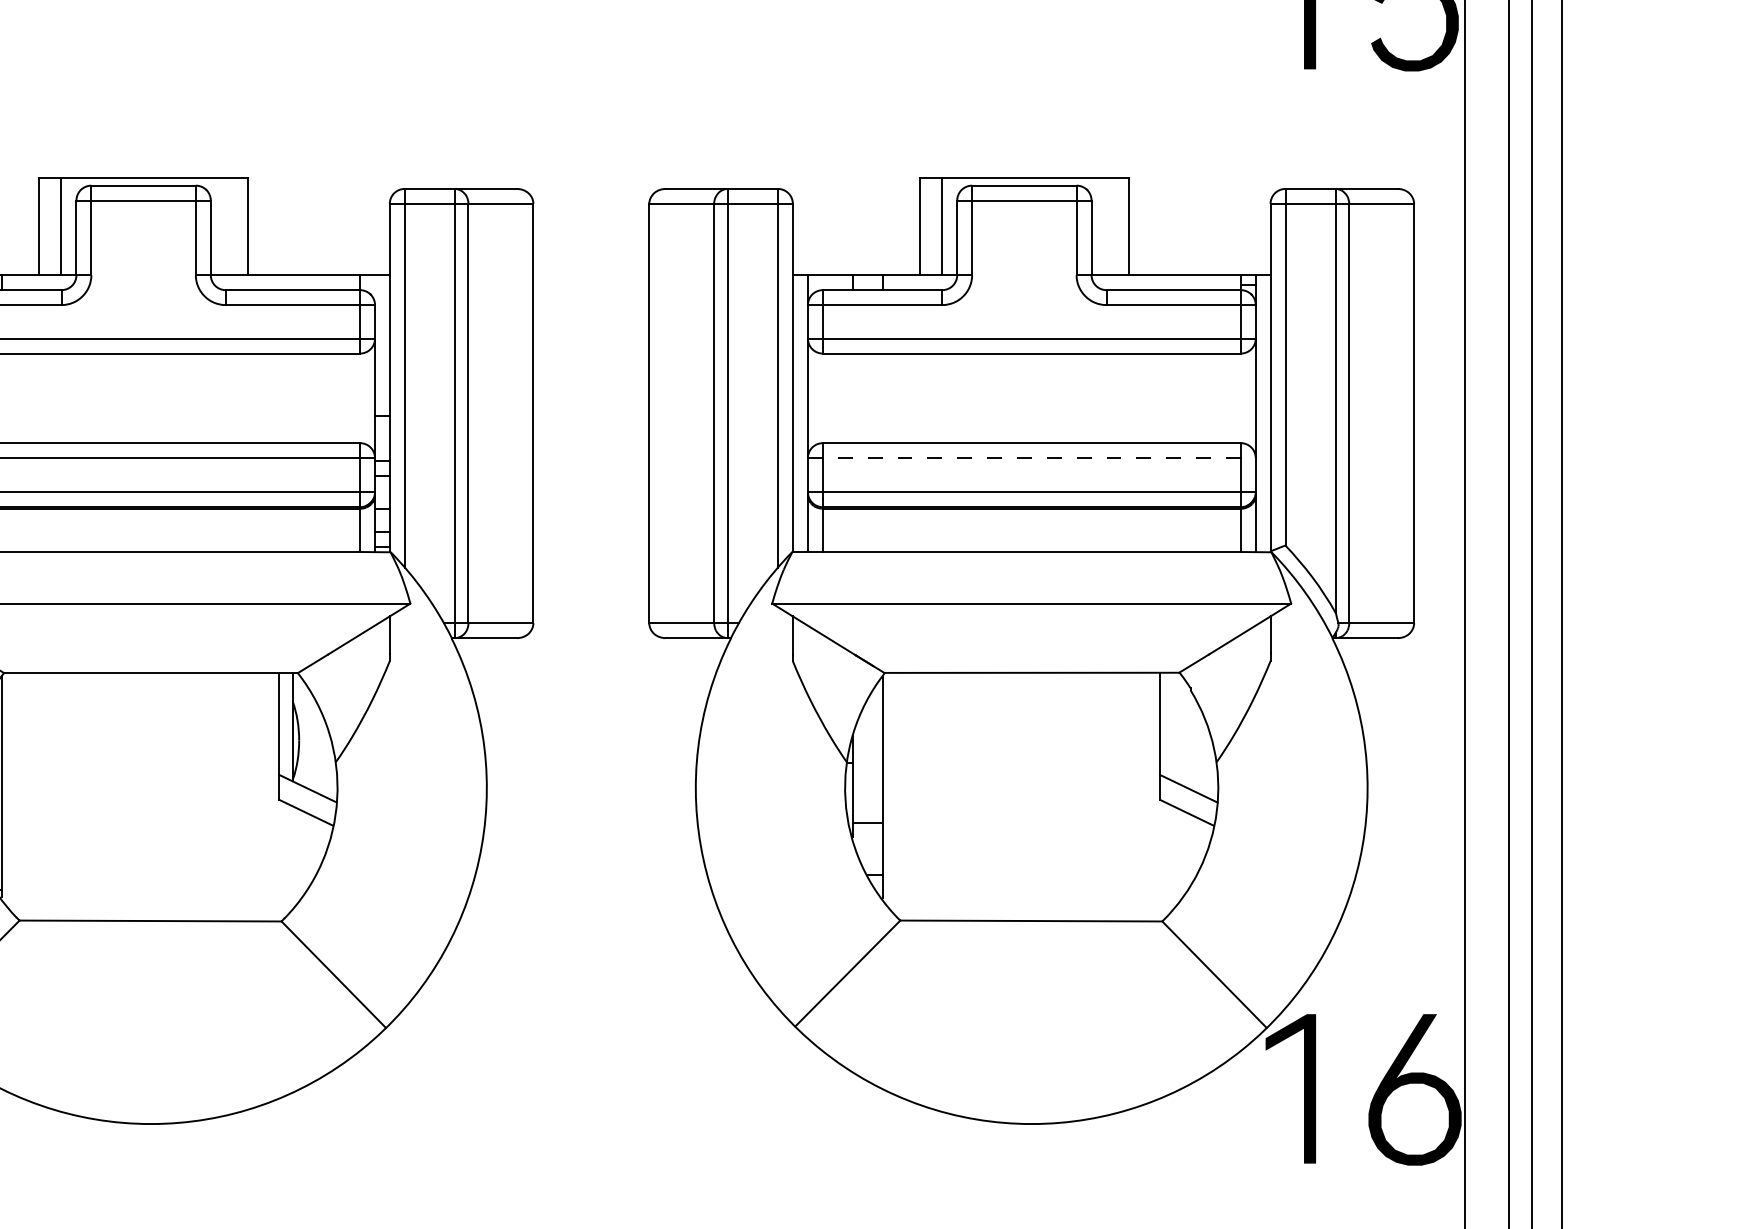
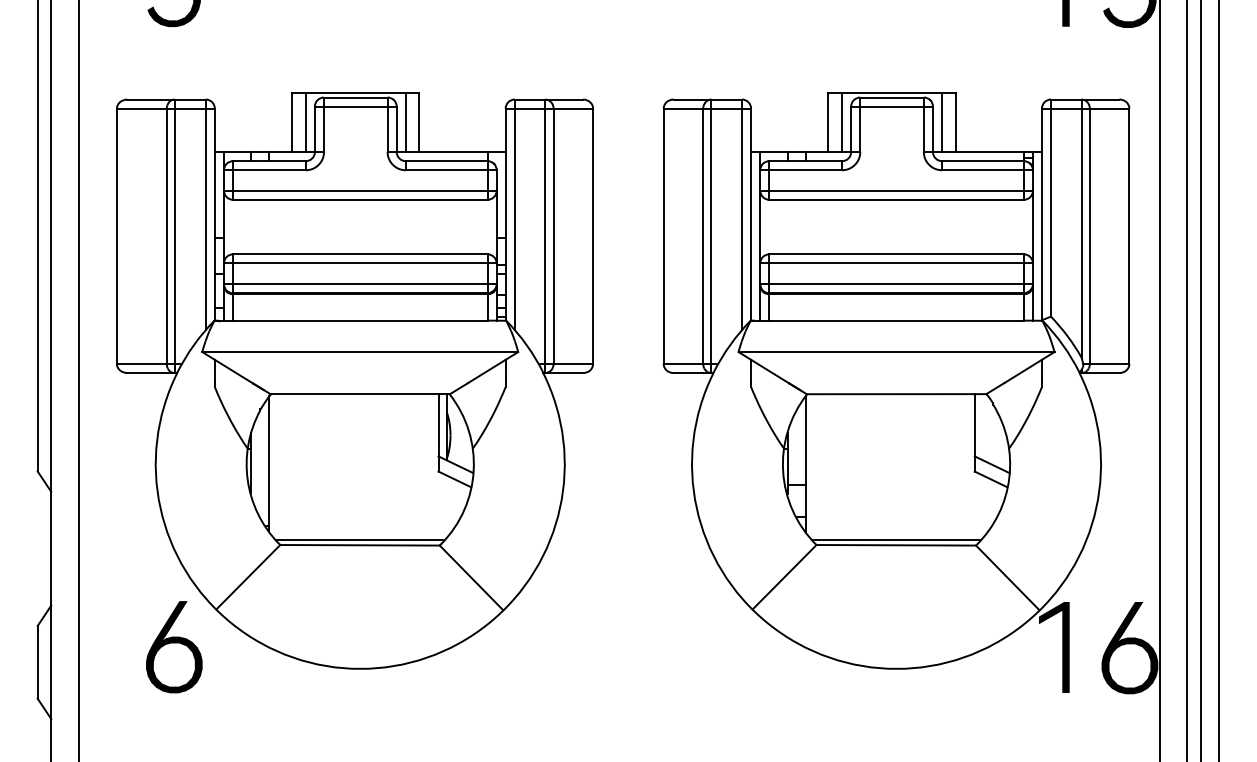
line: (225, 226) -> (405, 122), added
line: (1105, 226) -> (941, 122), added
line: (1033, 458) -> (897, 263), dashed -> solid
line: (151, 913) -> (360, 540), added
line: (1031, 913) -> (896, 540), added

